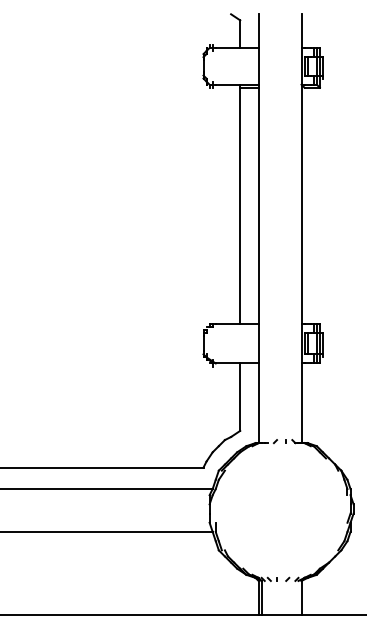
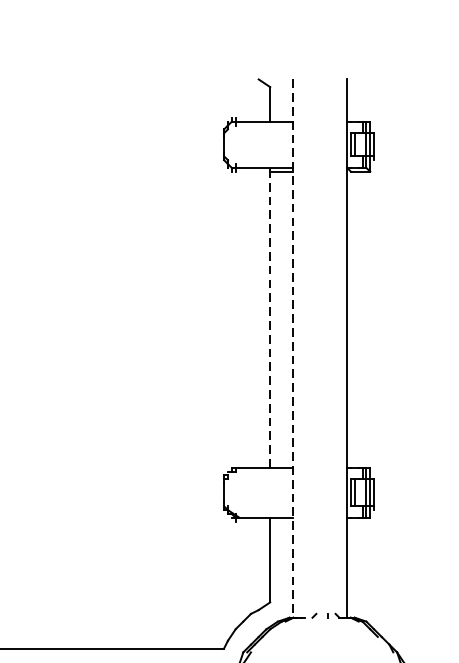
line: (240, 203) -> (270, 316), solid -> dashed
line: (258, 229) -> (293, 349), solid -> dashed

